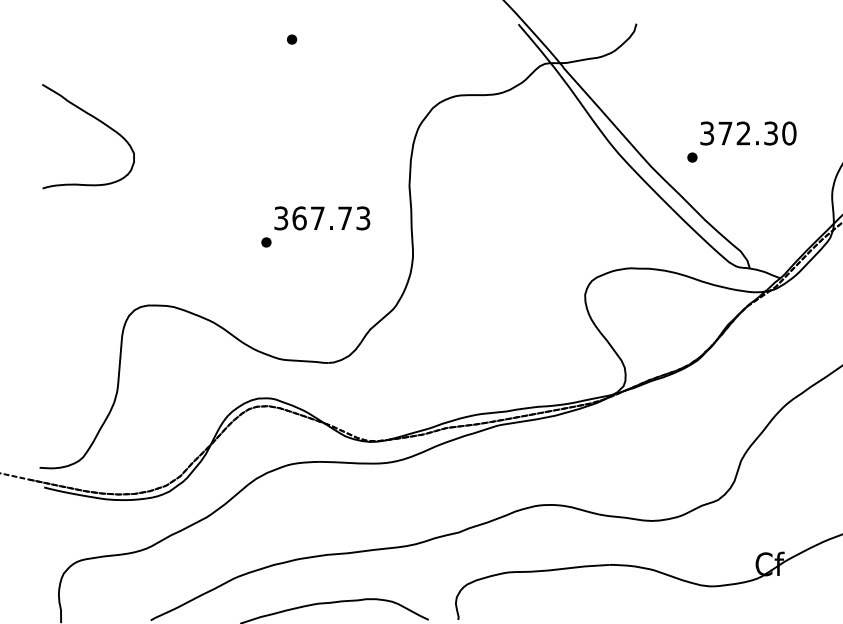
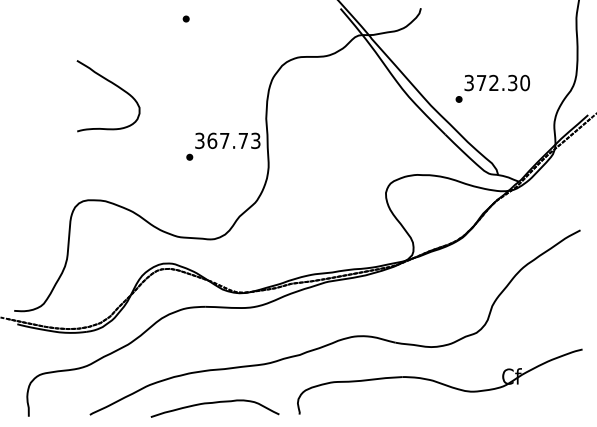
curve: (97, 120) -> (114, 85), moved
text: (315, 226) -> (223, 146), moved

